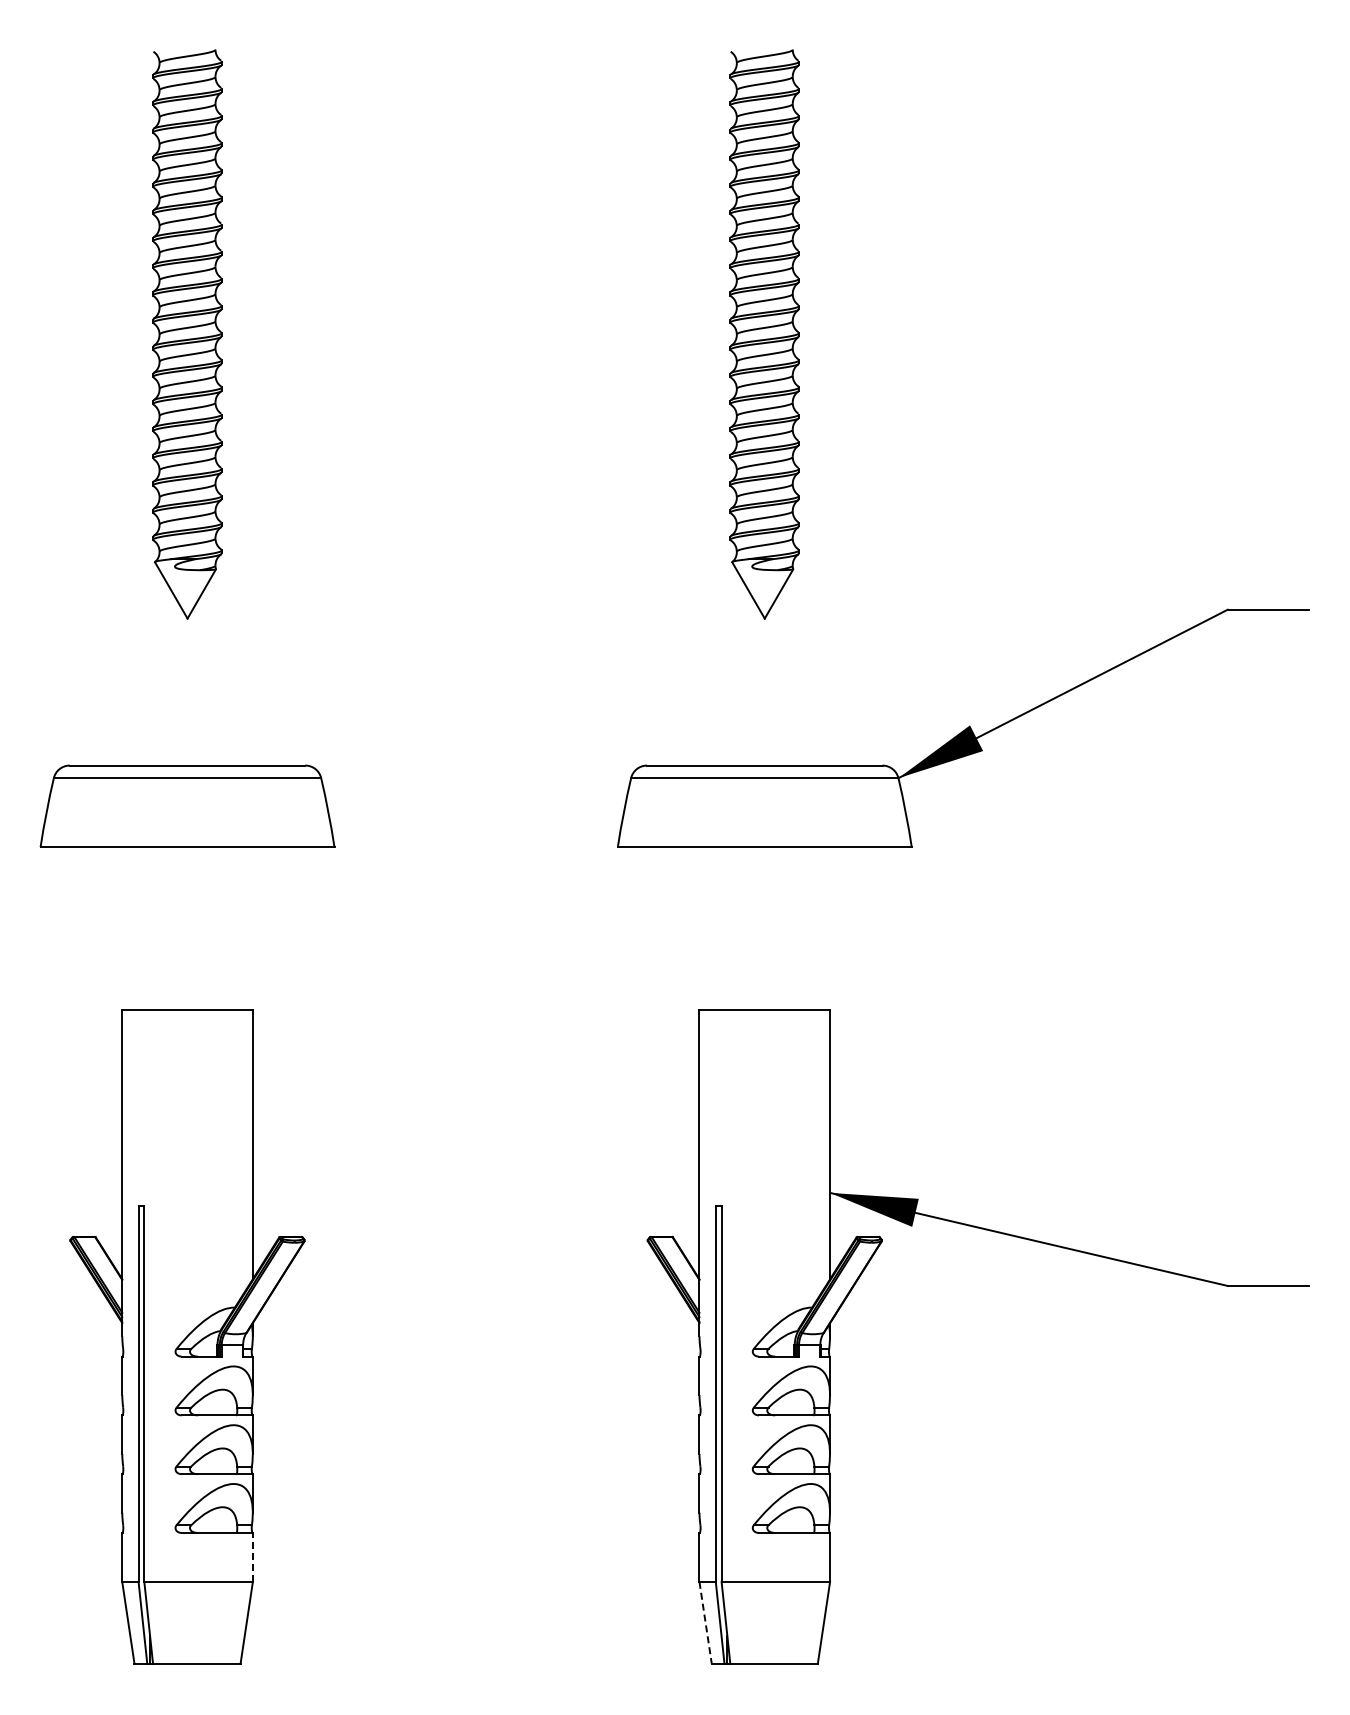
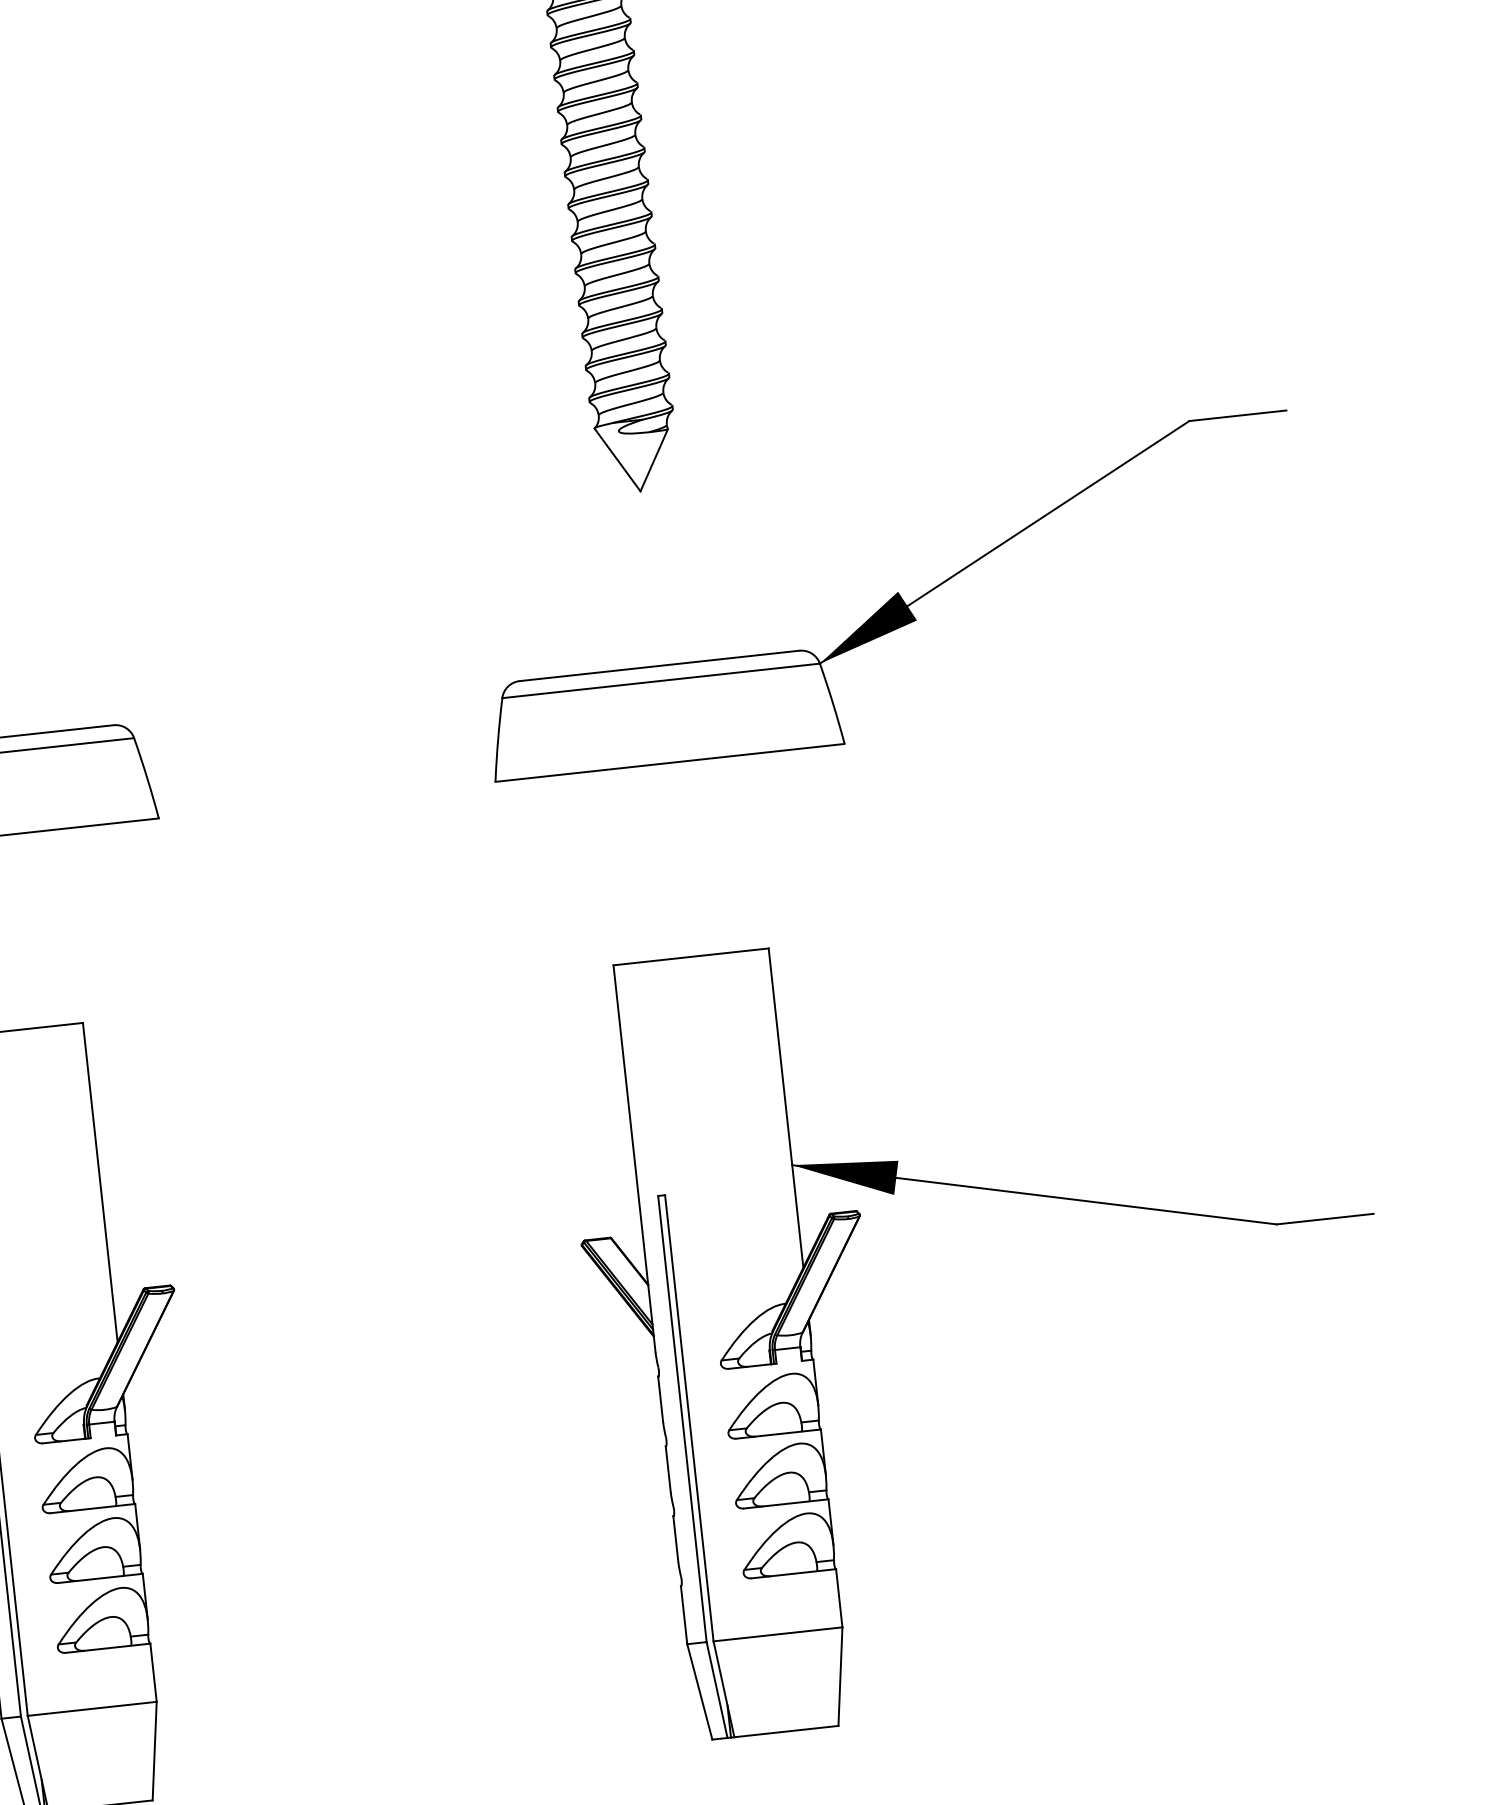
line: (252, 1556) -> (152, 1671), dashed -> solid
line: (705, 1623) -> (699, 1692), dashed -> solid

